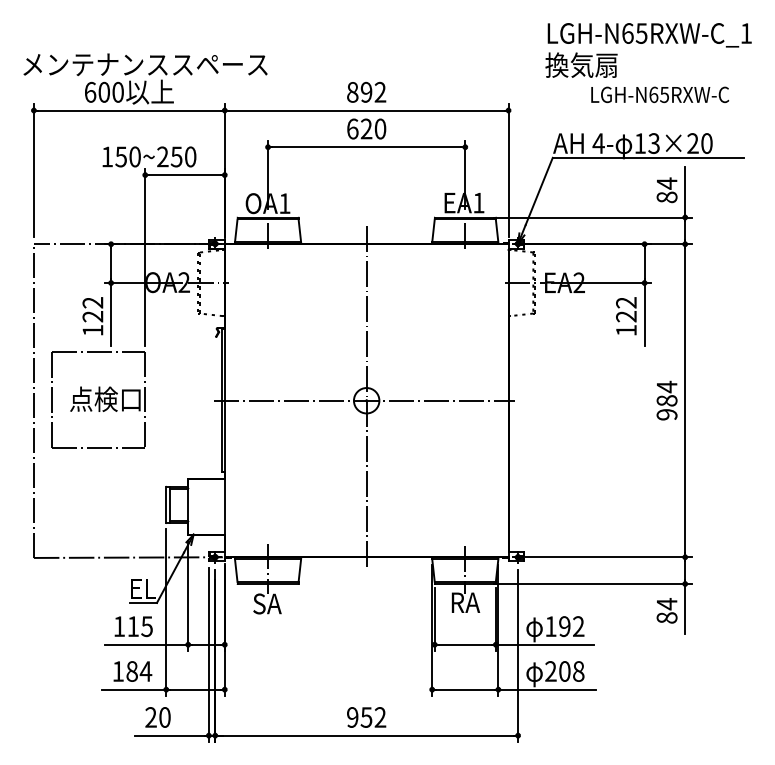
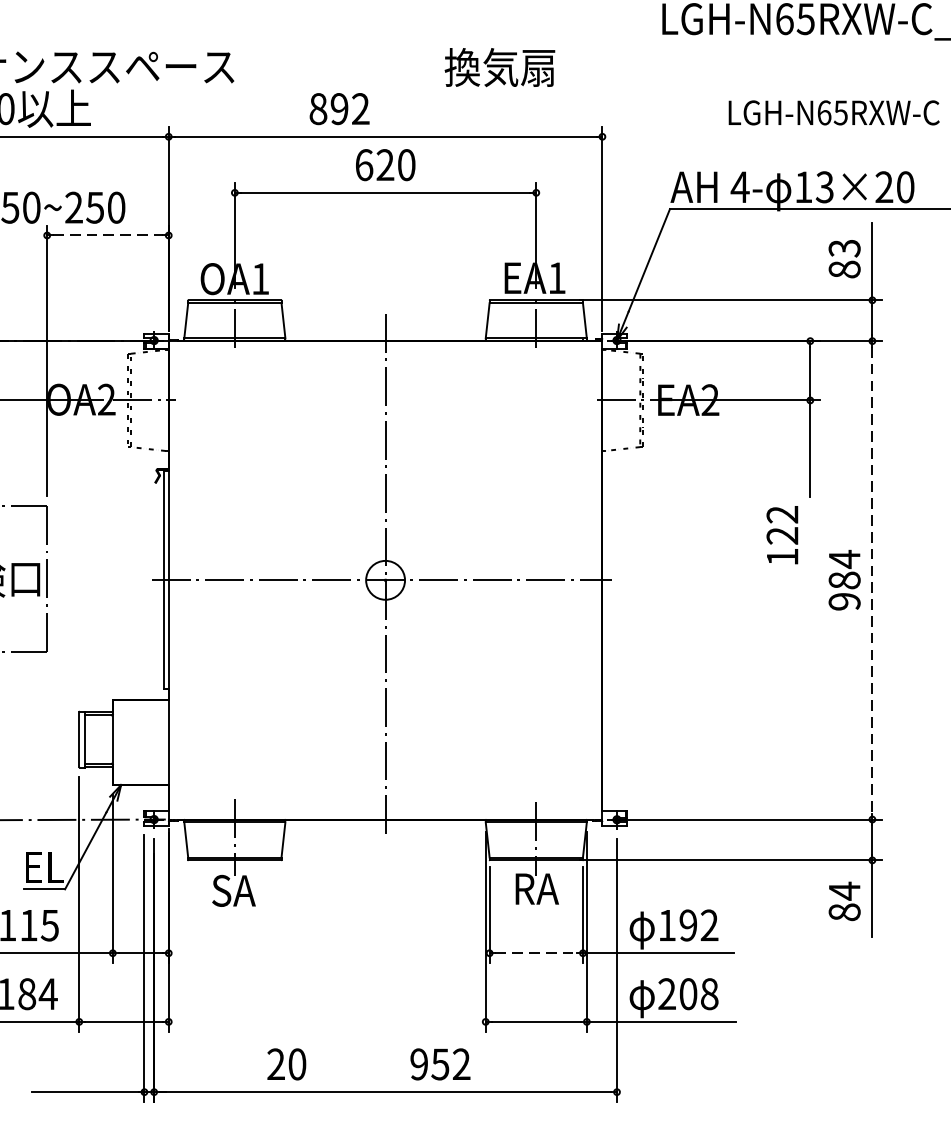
text: (581, 64) -> (499, 66), moved
text: (366, 91) -> (339, 107), moved
line: (185, 175) -> (108, 236), solid -> dashed
text: (666, 183) -> (843, 248), 84 -> 83
text: (626, 316) -> (782, 535), moved
line: (685, 400) -> (872, 579), solid -> dashed
line: (465, 644) -> (536, 952), solid -> dashed
text: (157, 717) -> (285, 1064), moved
text: (366, 717) -> (440, 1064), moved

